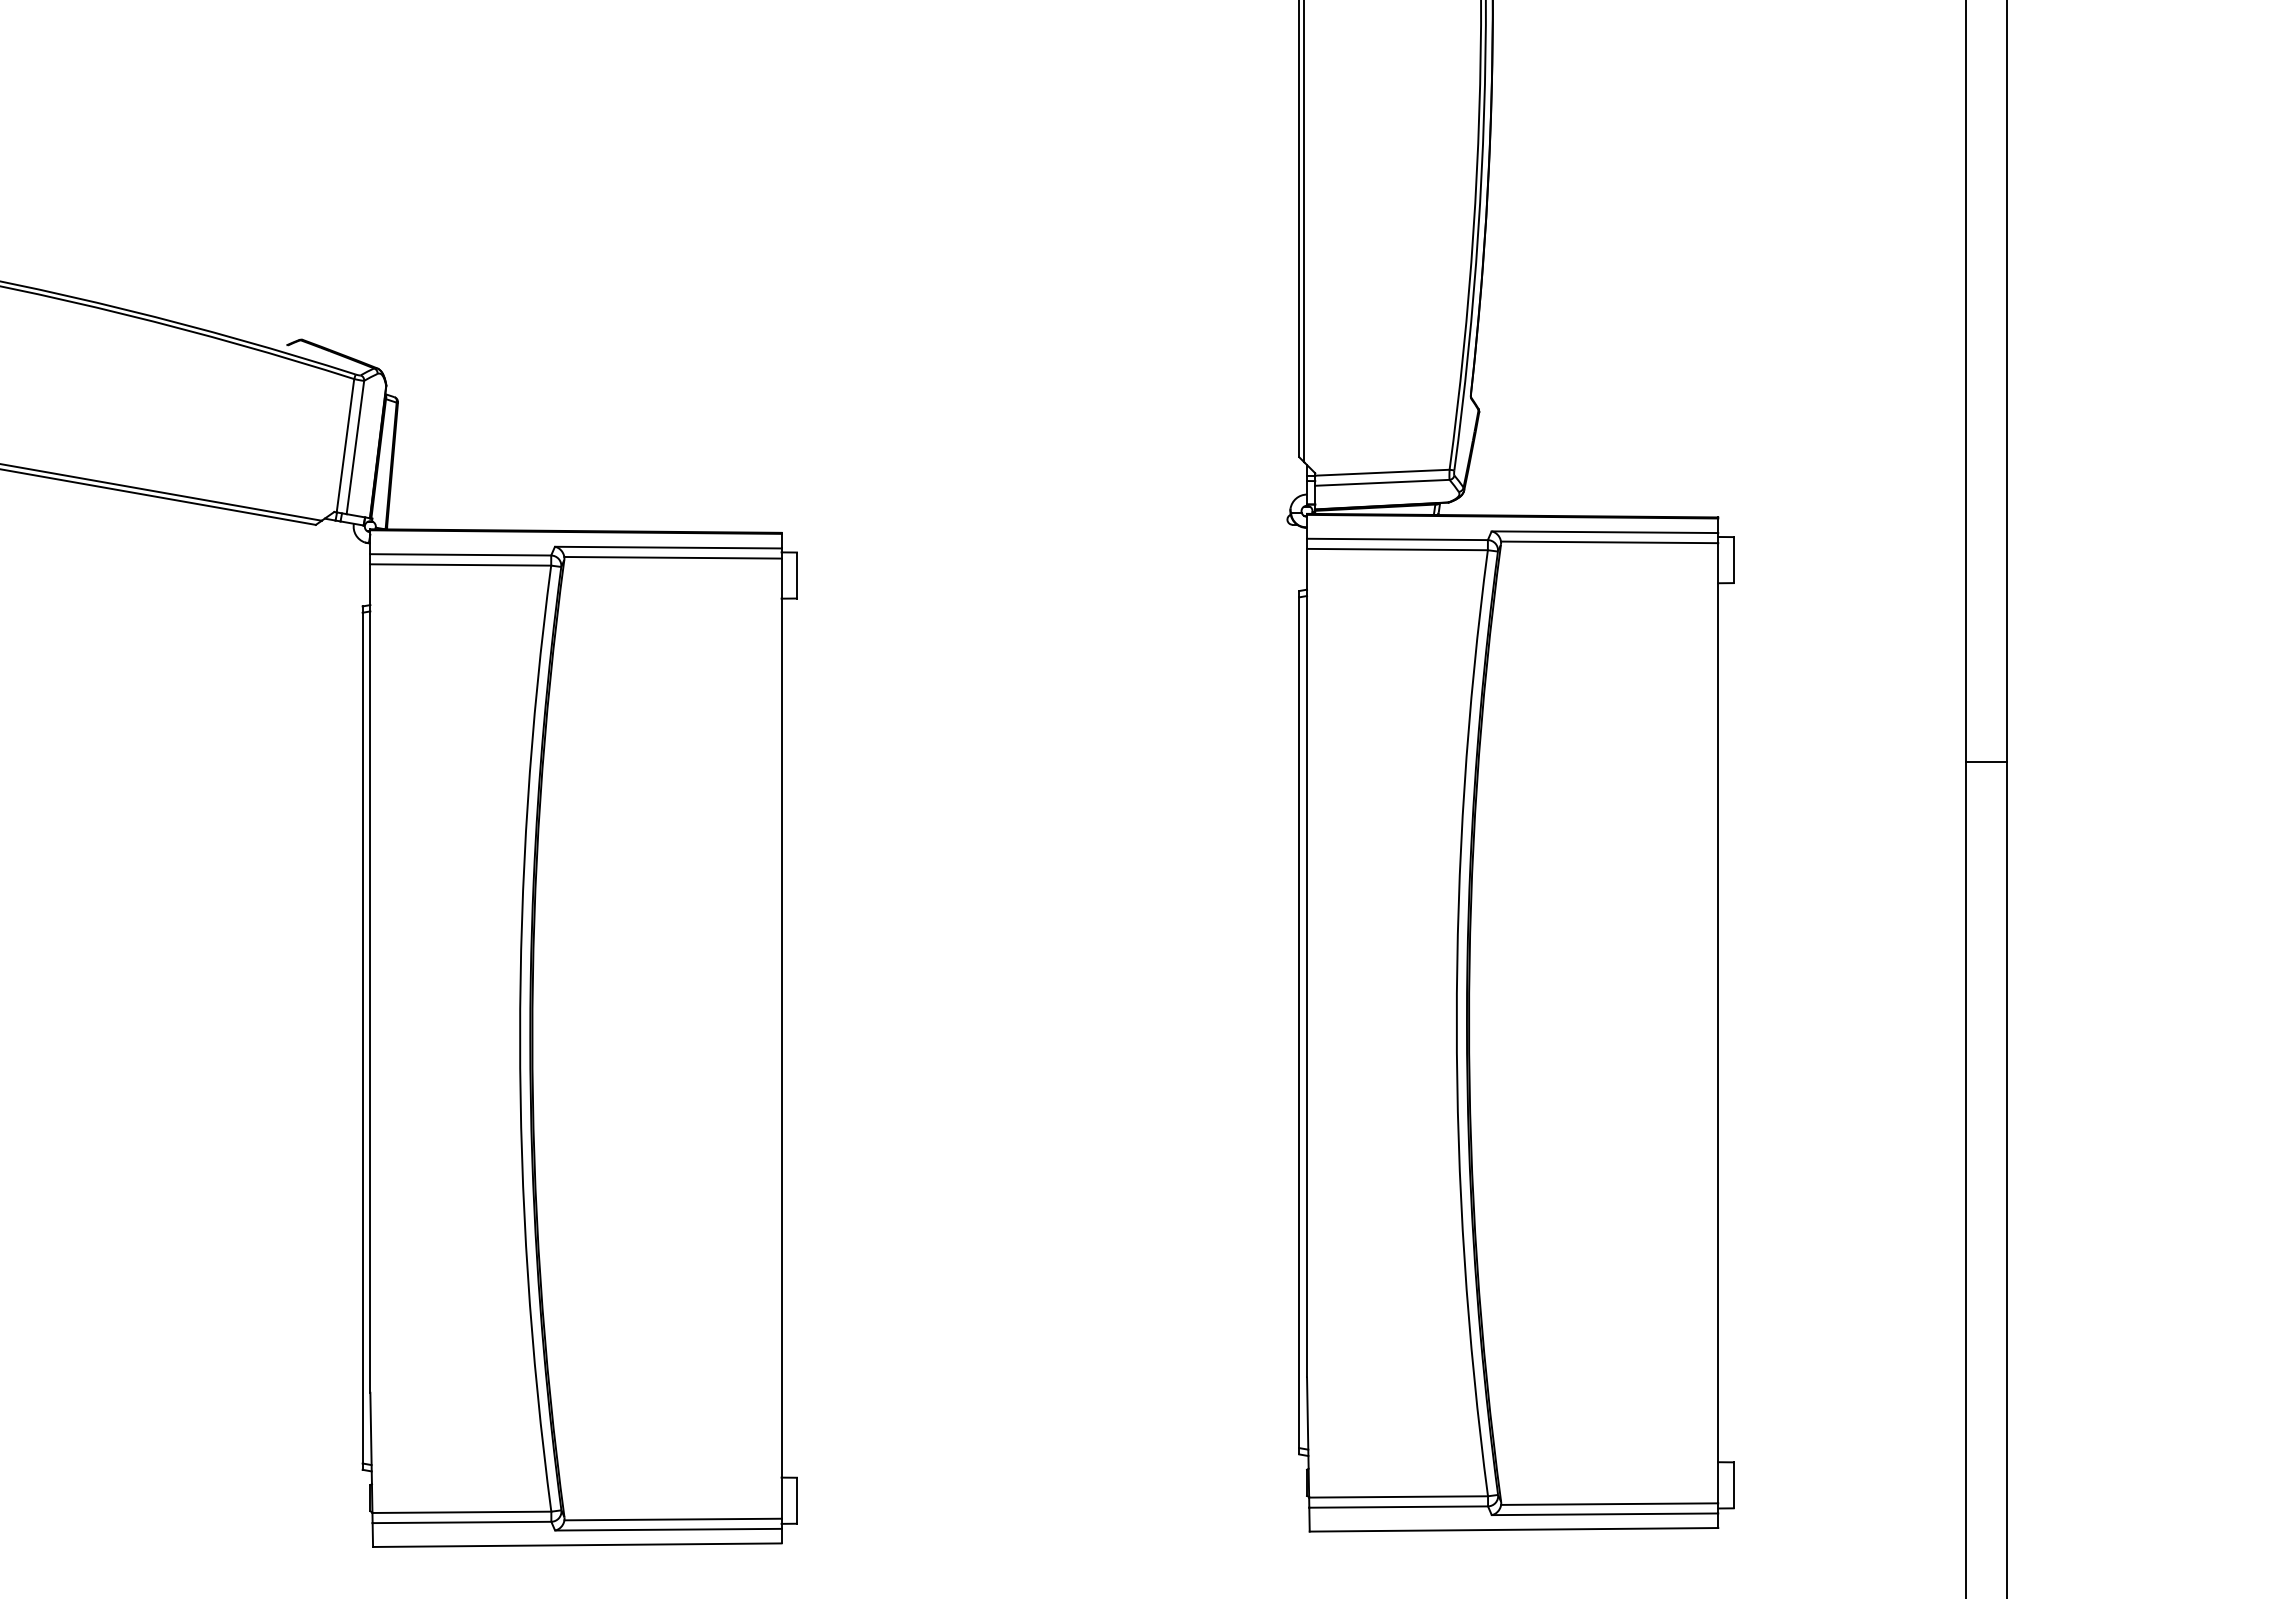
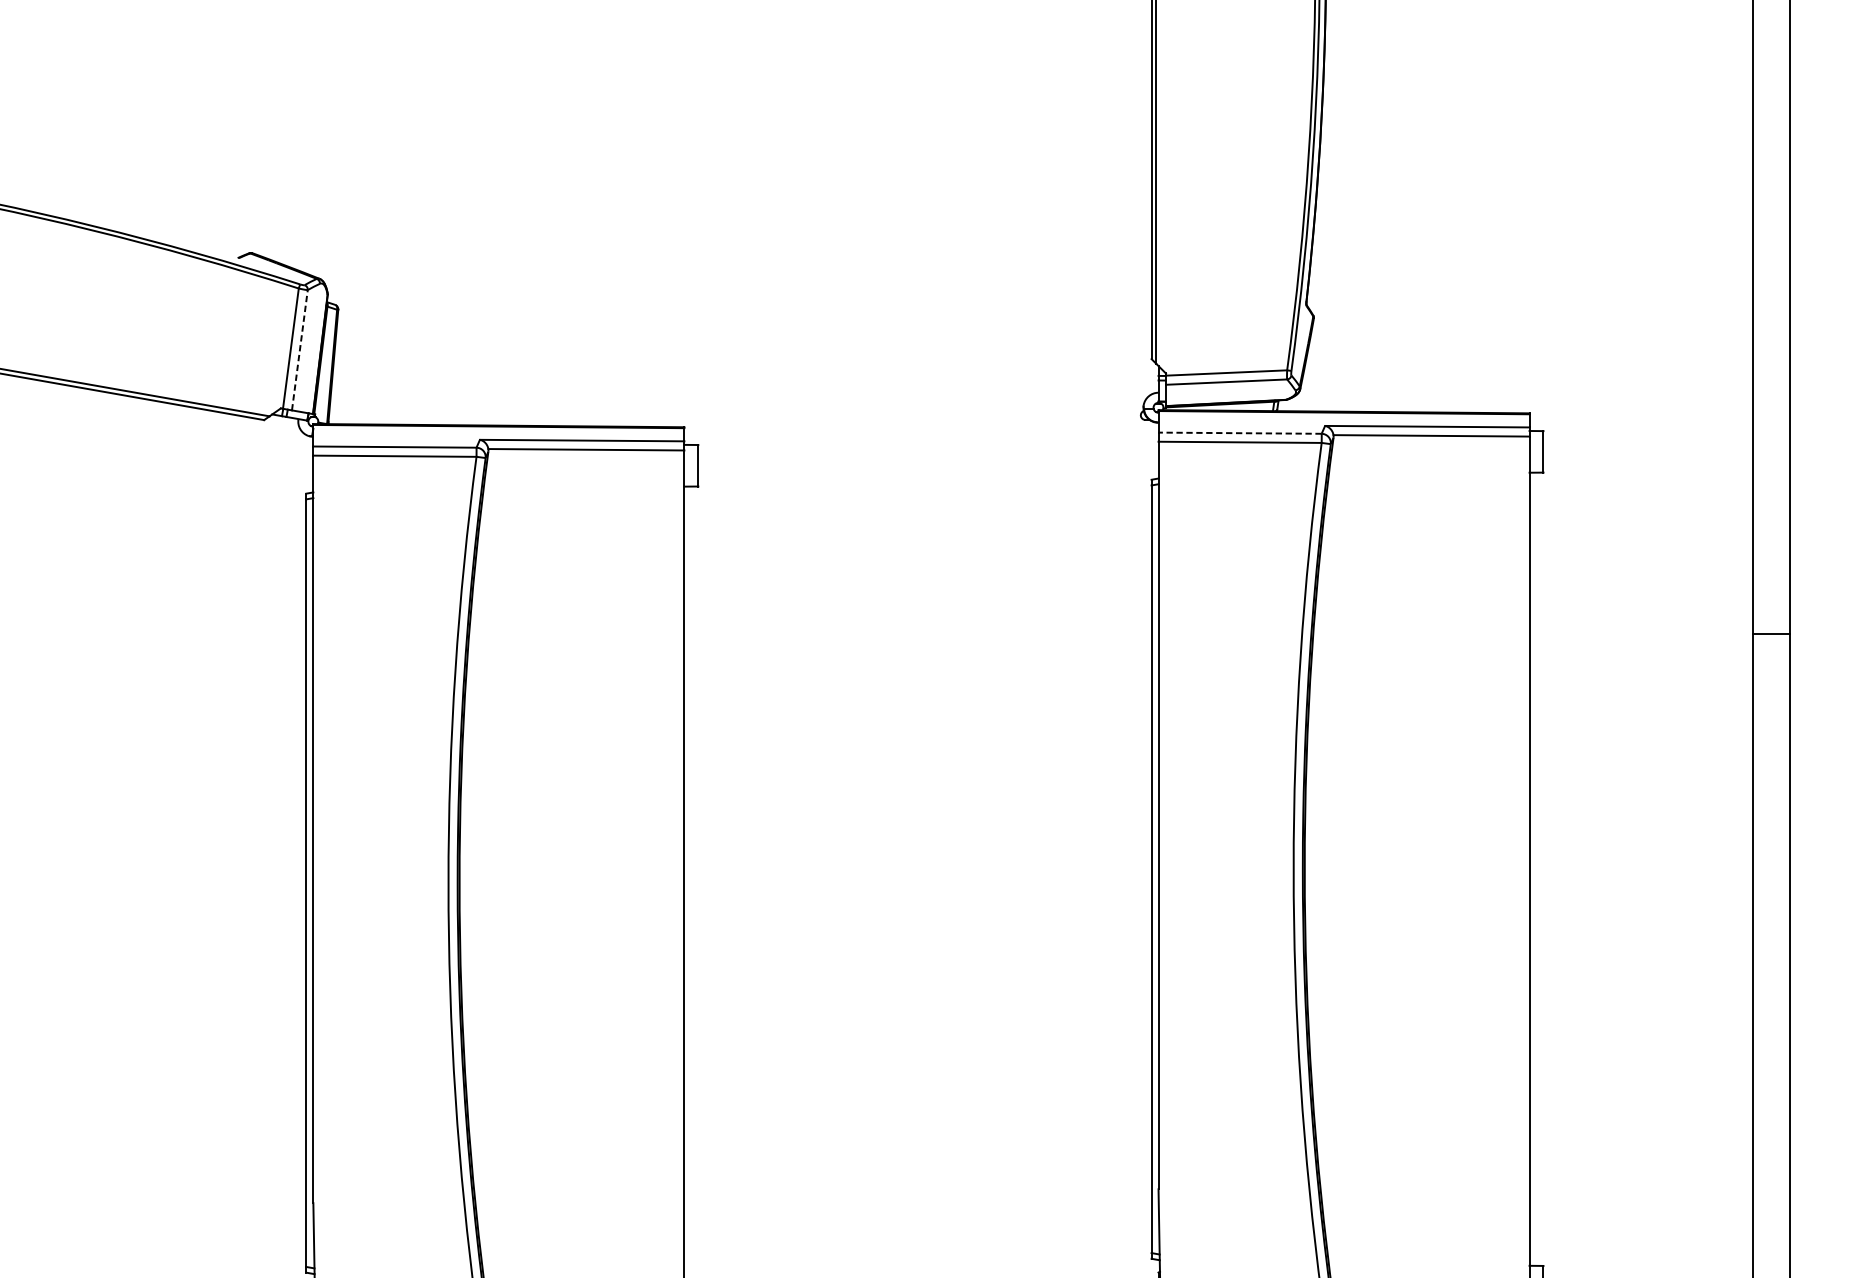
line: (355, 447) -> (299, 350), solid -> dashed
line: (1396, 539) -> (1239, 433), solid -> dashed

